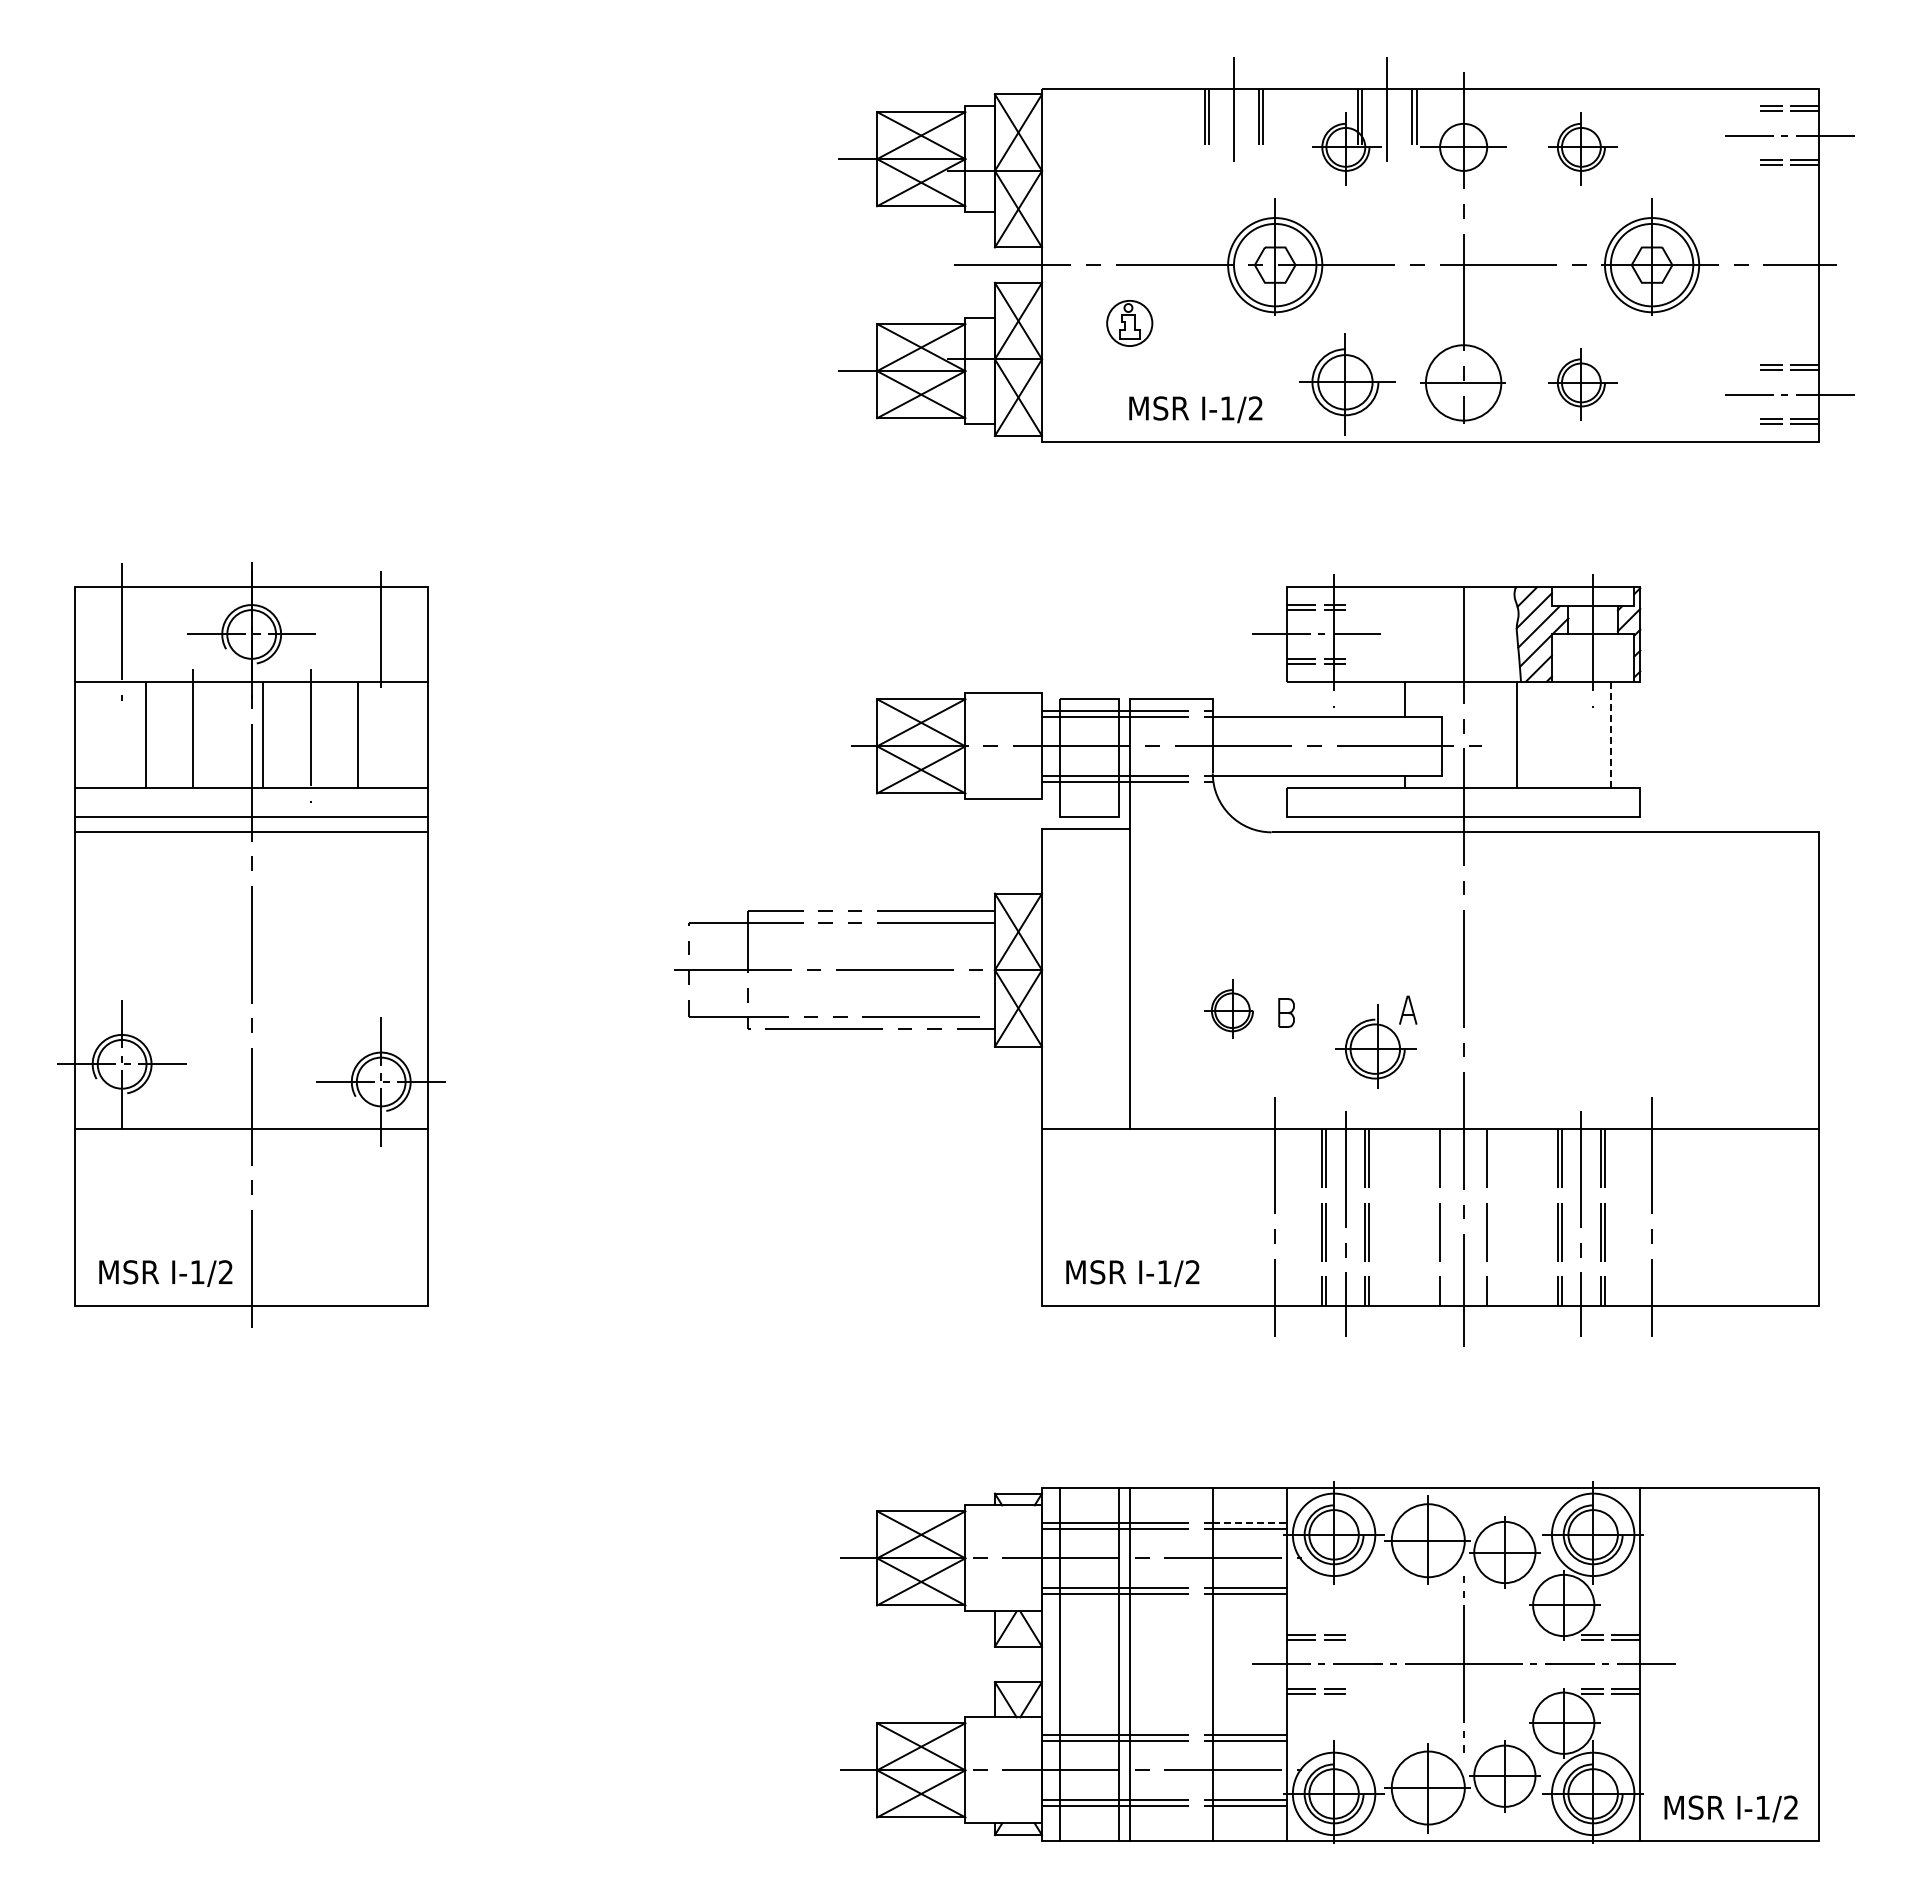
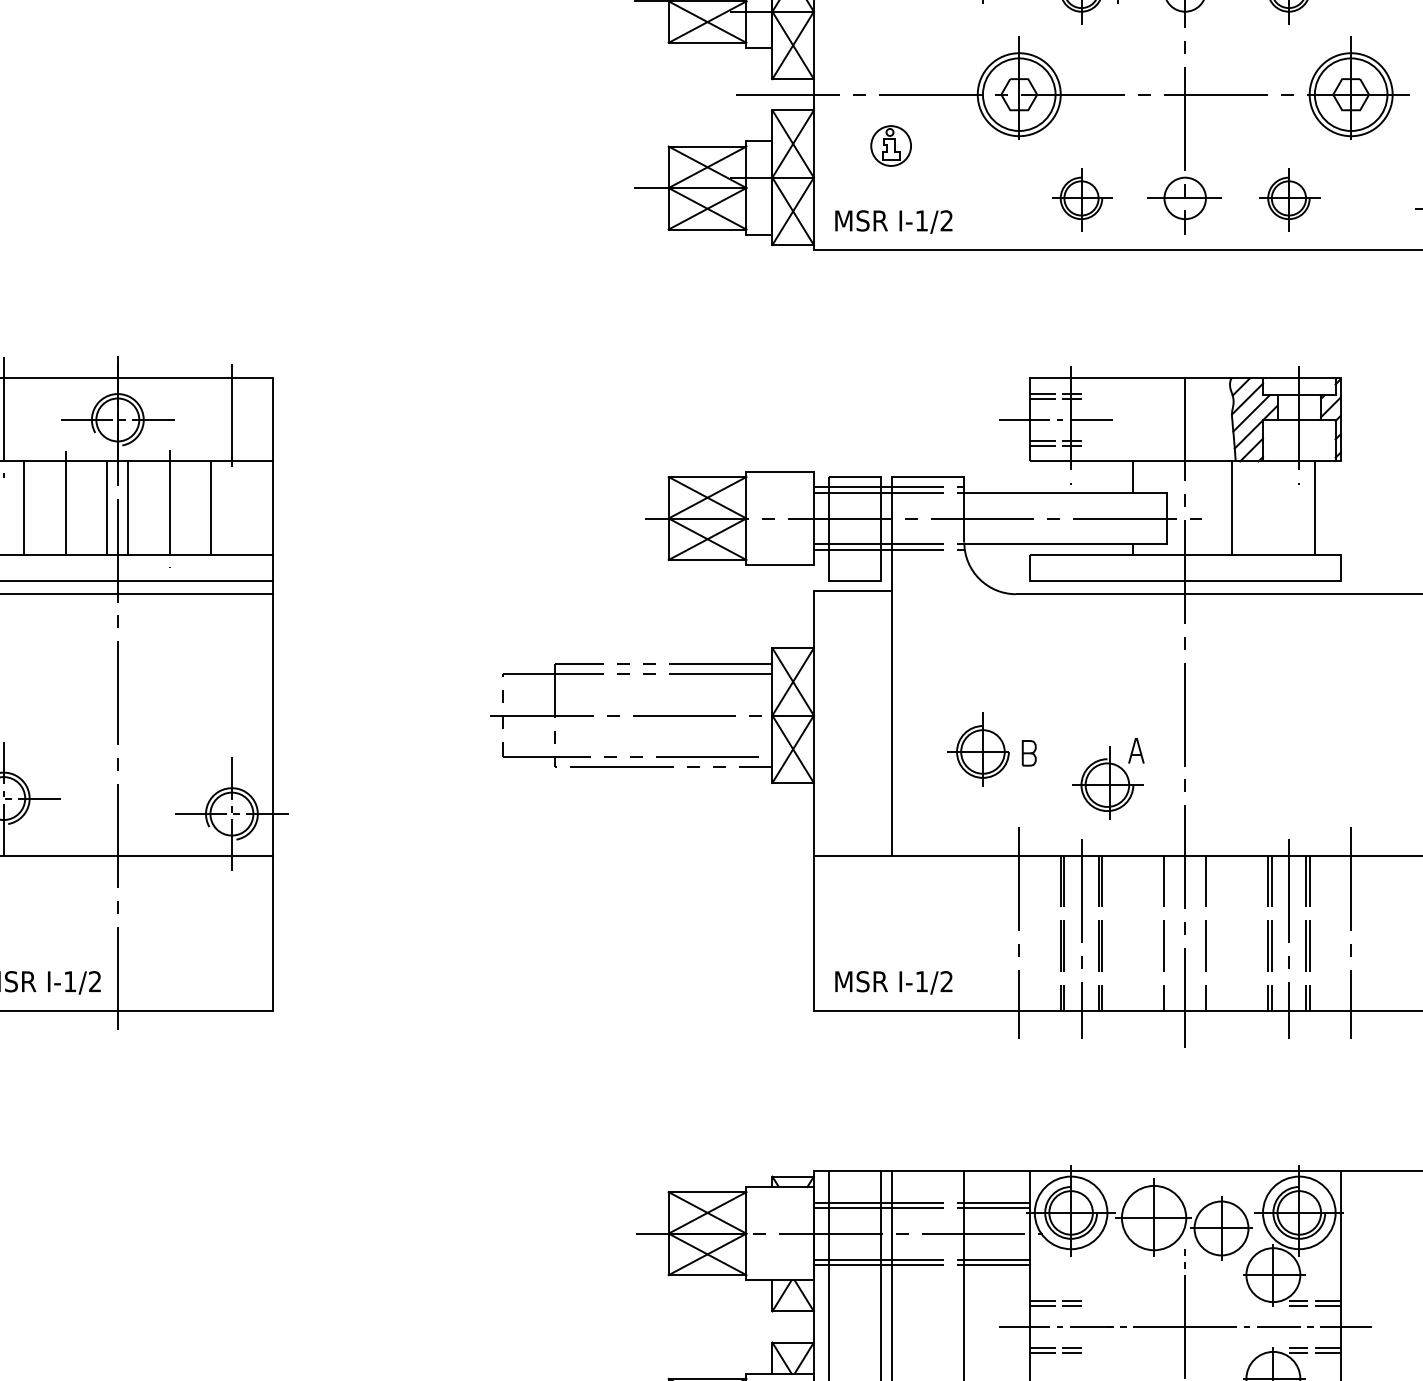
circle: (1463, 382) -> (1185, 198), size x0.62
part: (1346, 384) -> (1082, 199), size x0.71
text: (1195, 409) -> (893, 221), moved
line: (239, 734) -> (107, 508), added
line: (1610, 734) -> (1314, 508), dashed -> solid
part: (1228, 1008) -> (978, 749), size x1.43
line: (1250, 1523) -> (997, 1202), dashed -> solid

